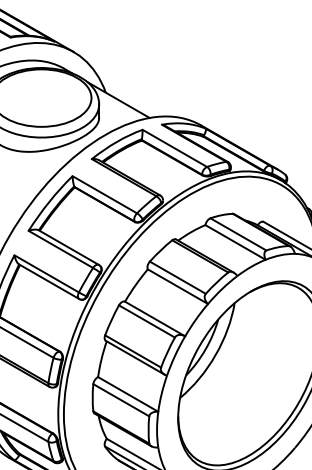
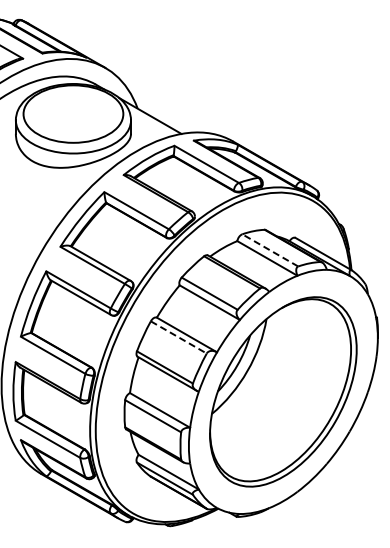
line: (237, 234) -> (269, 250), solid -> dashed
line: (147, 321) -> (179, 337), solid -> dashed

